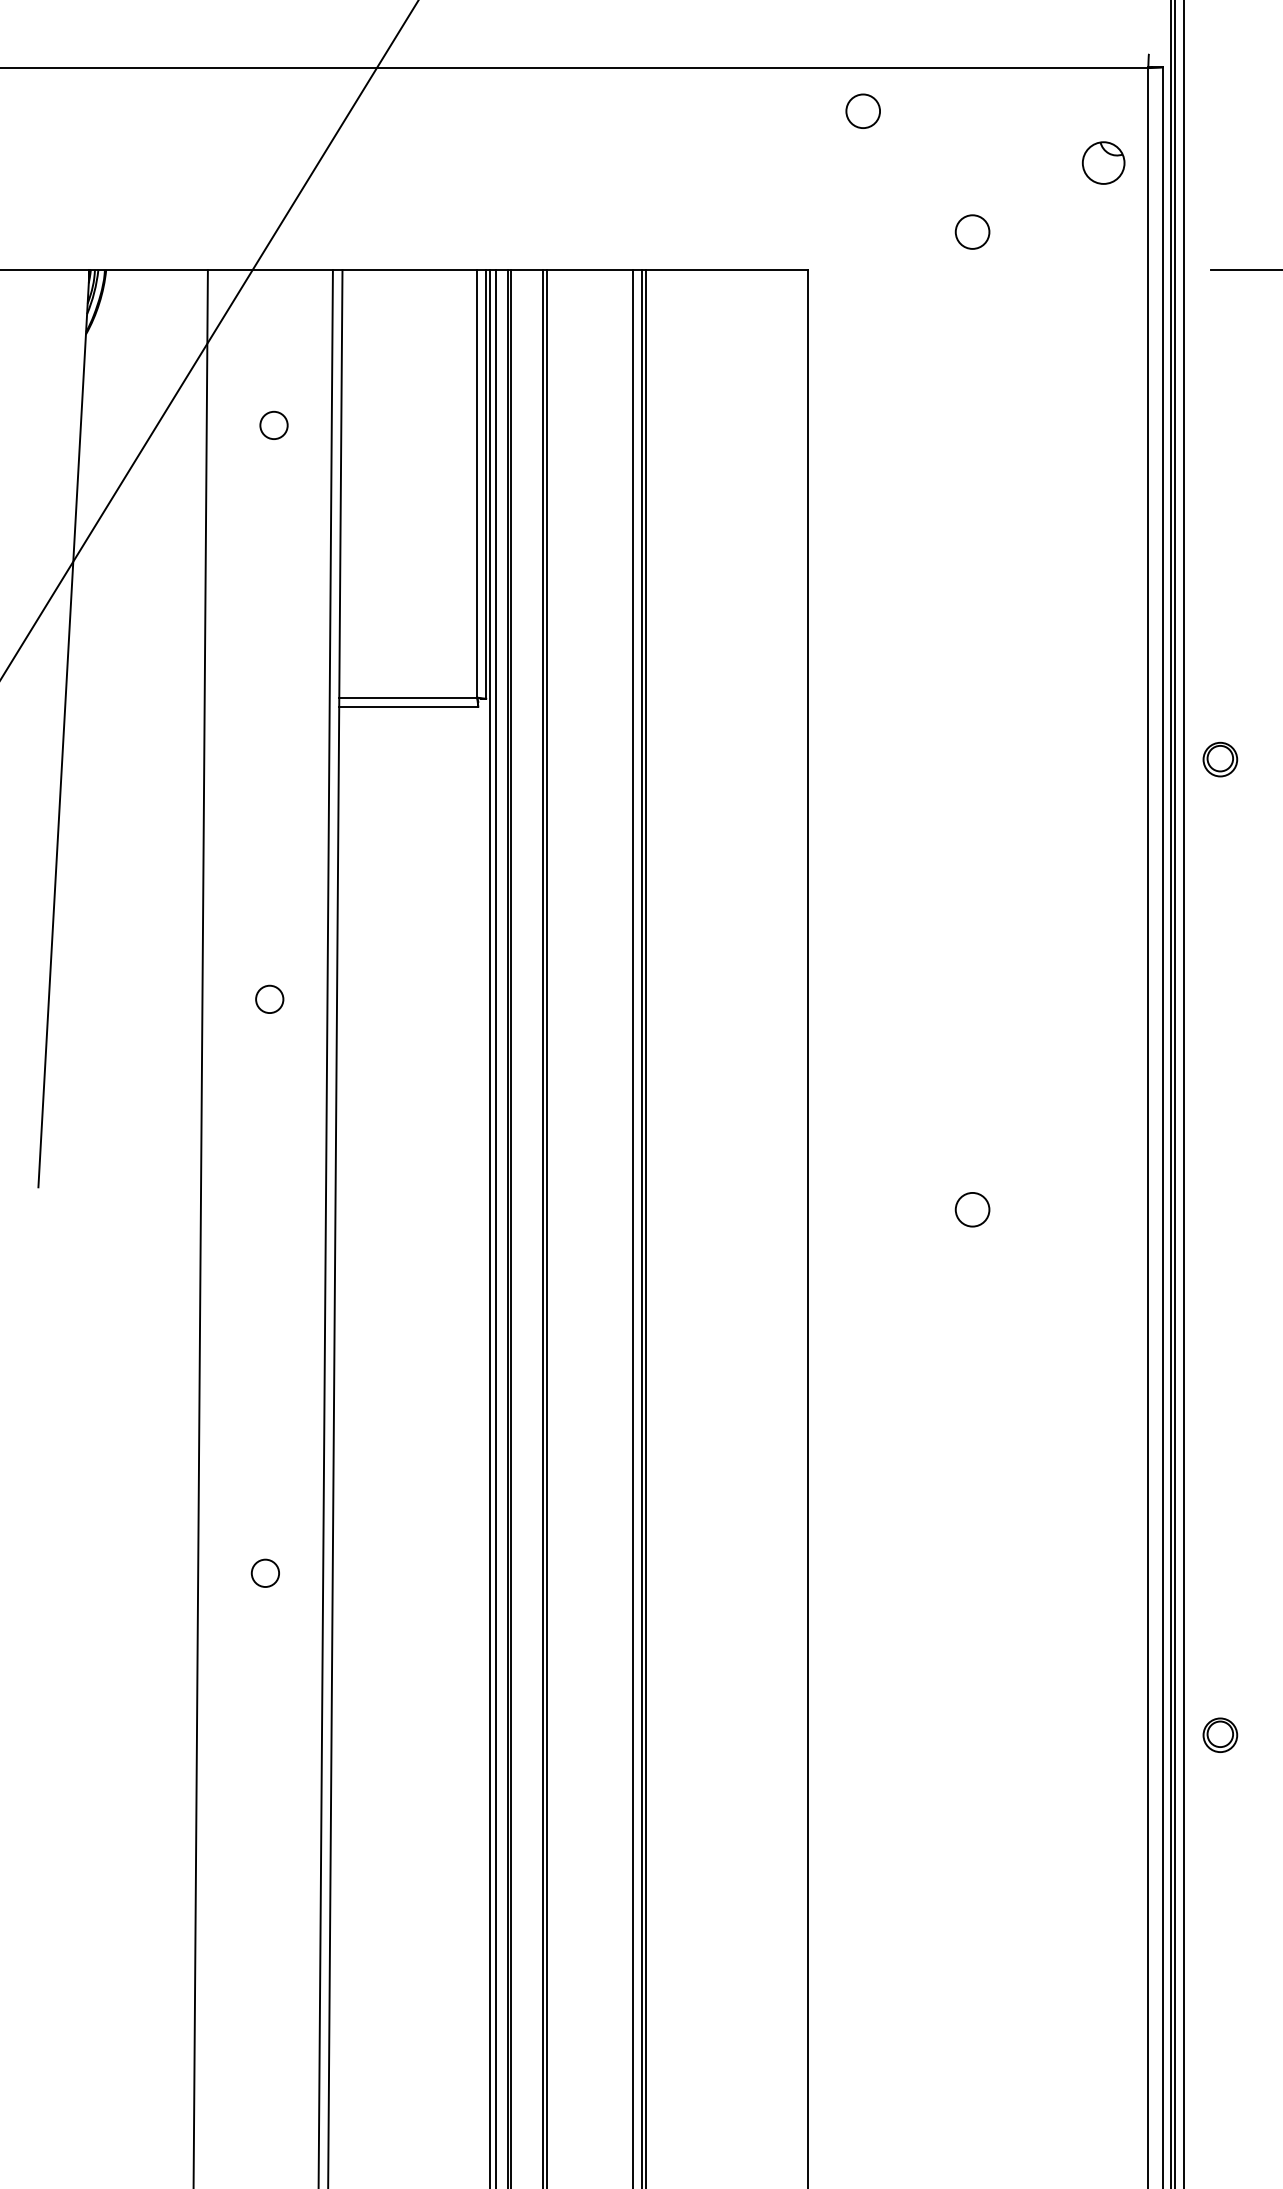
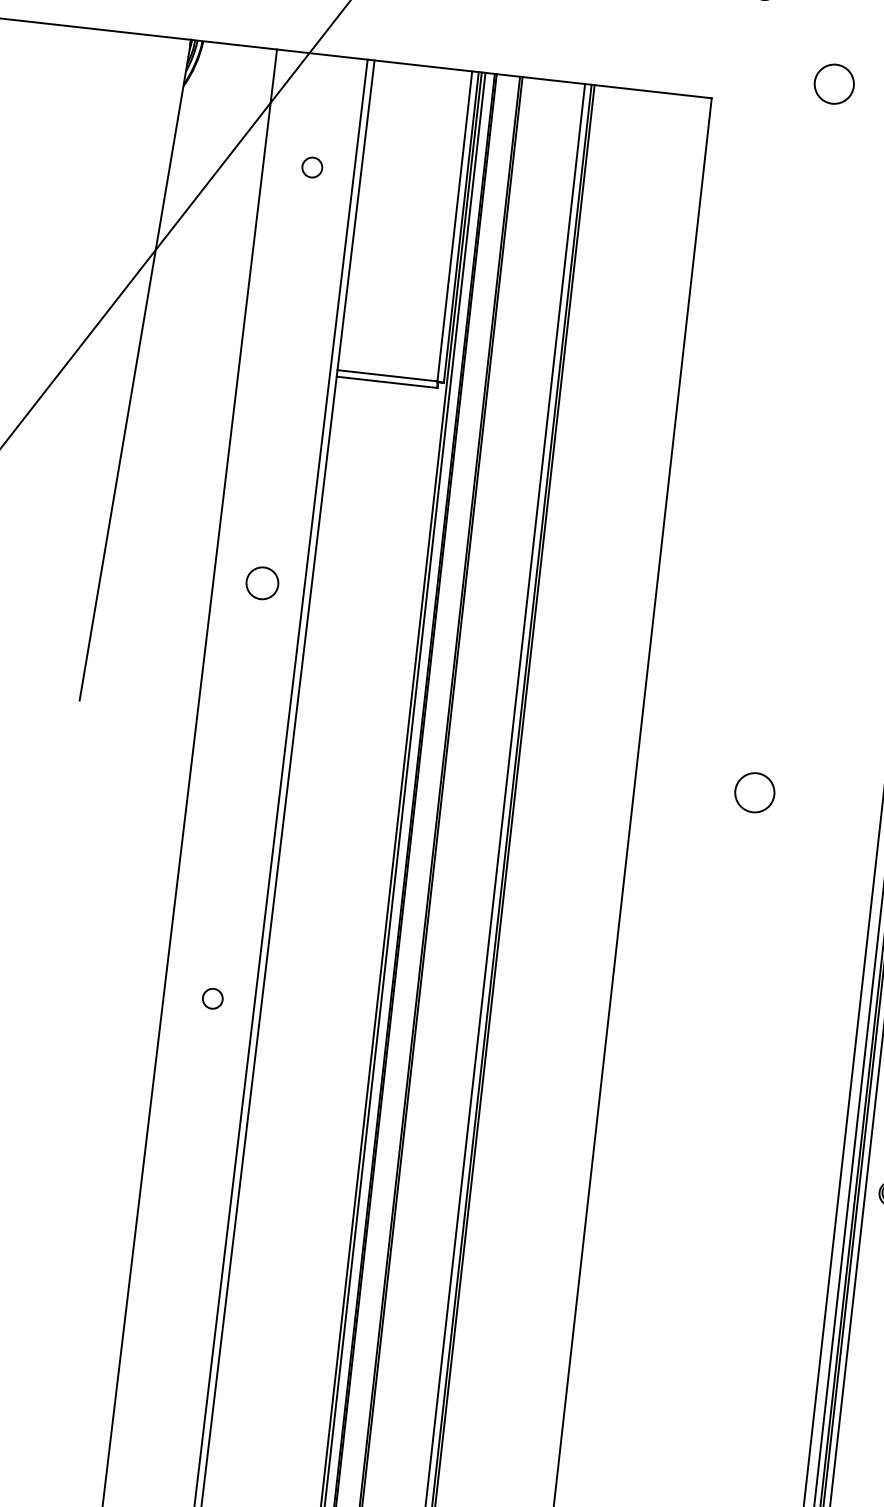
circle: (972, 231) -> (834, 83), size x1.6
circle: (269, 998) -> (262, 582), size x1.6
circle: (972, 1209) -> (754, 792), size x1.6

